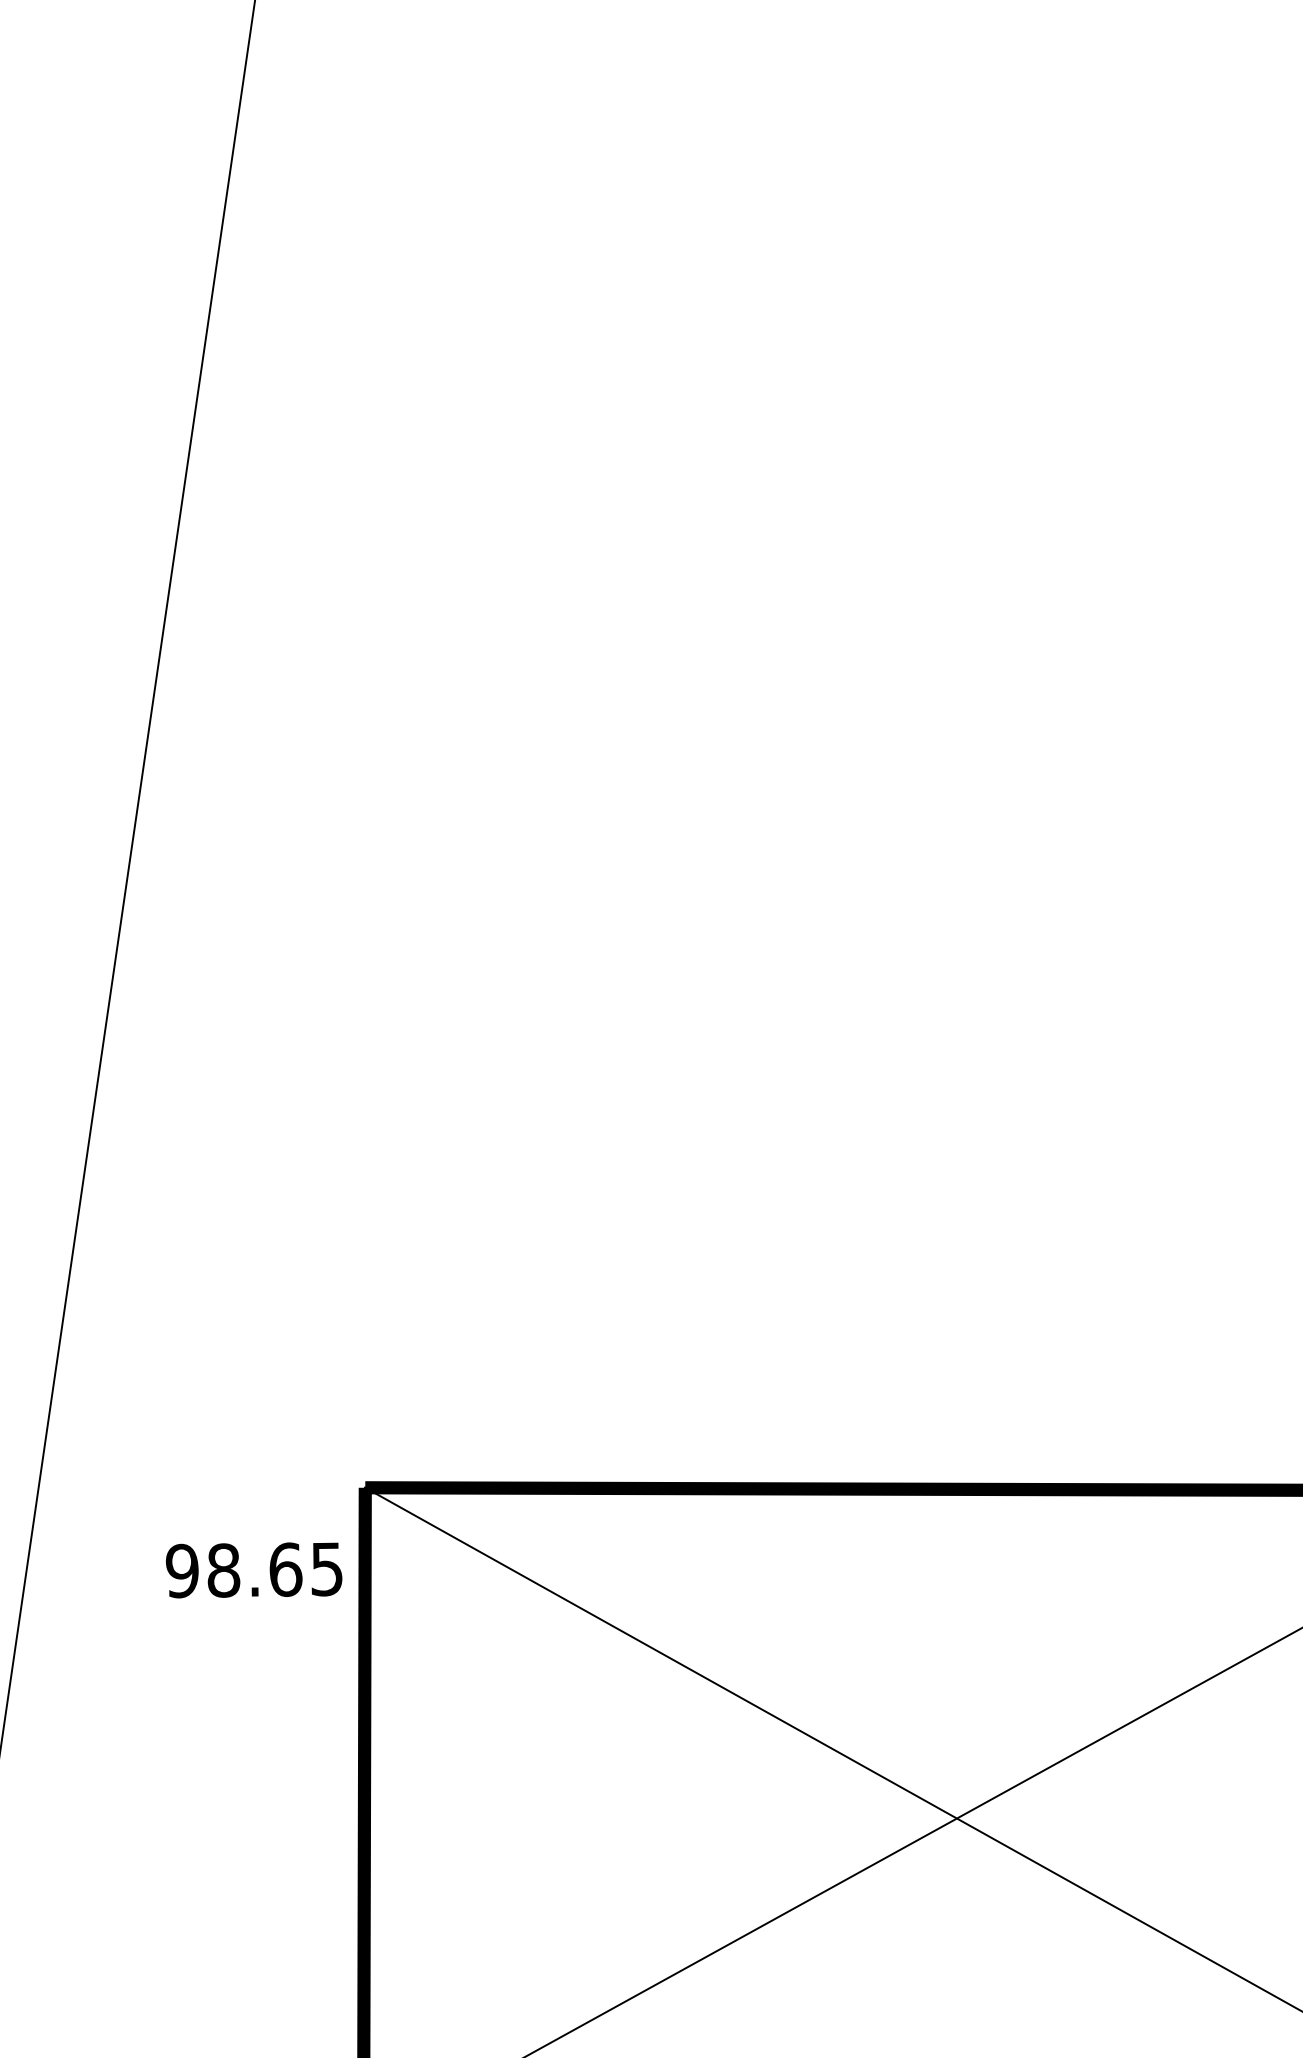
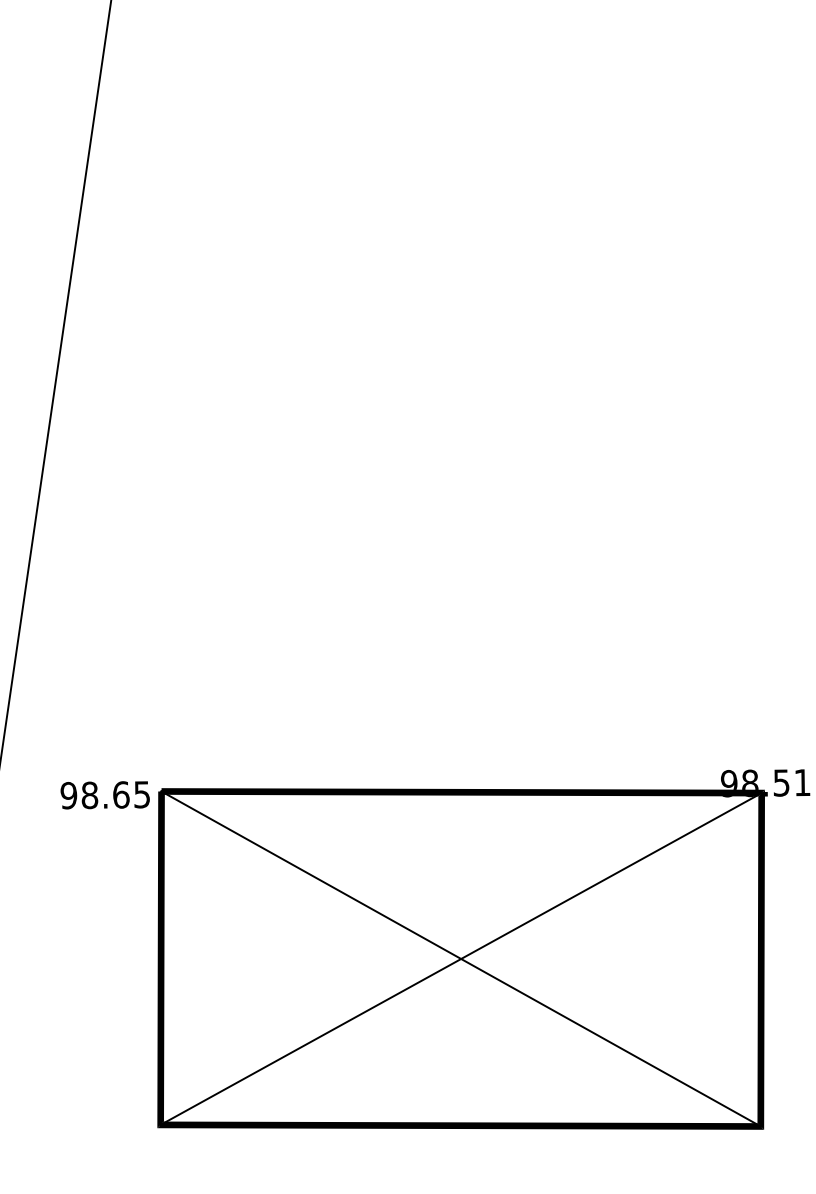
text: (252, 1570) -> (104, 795), moved

